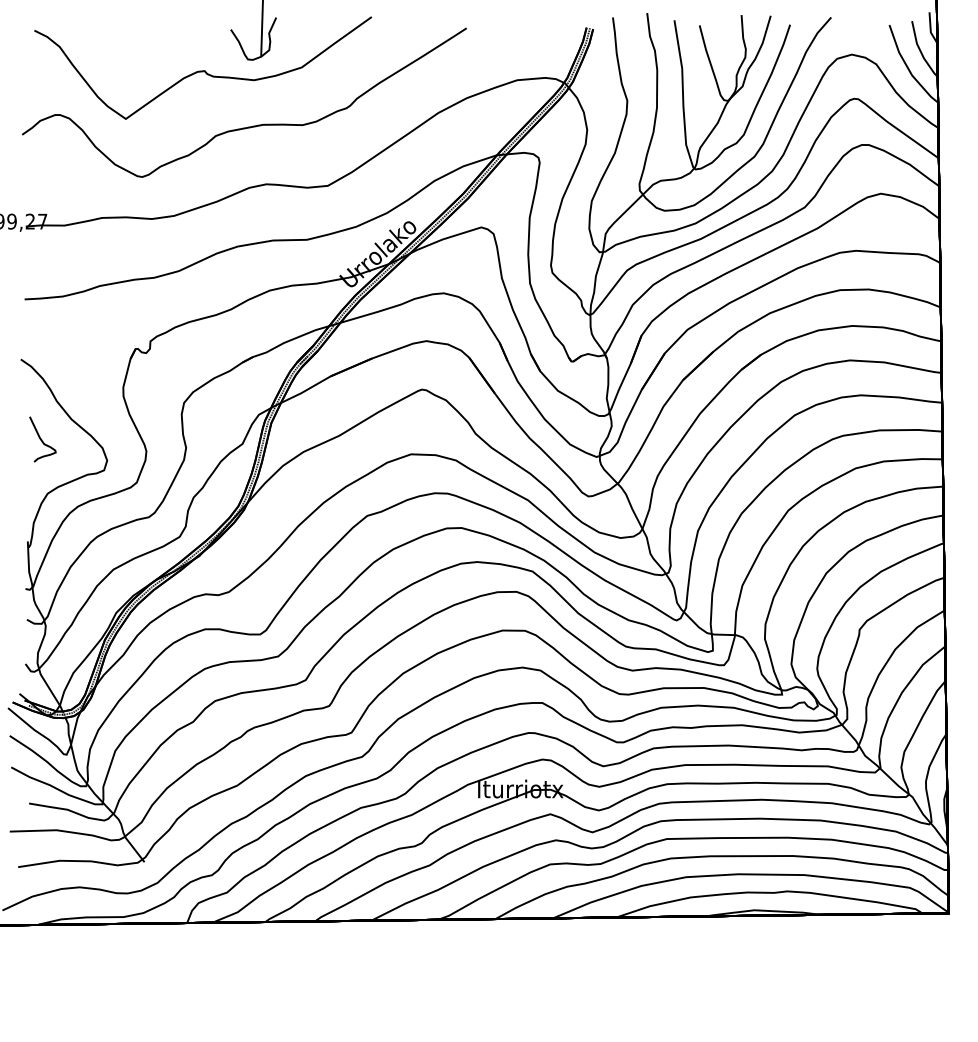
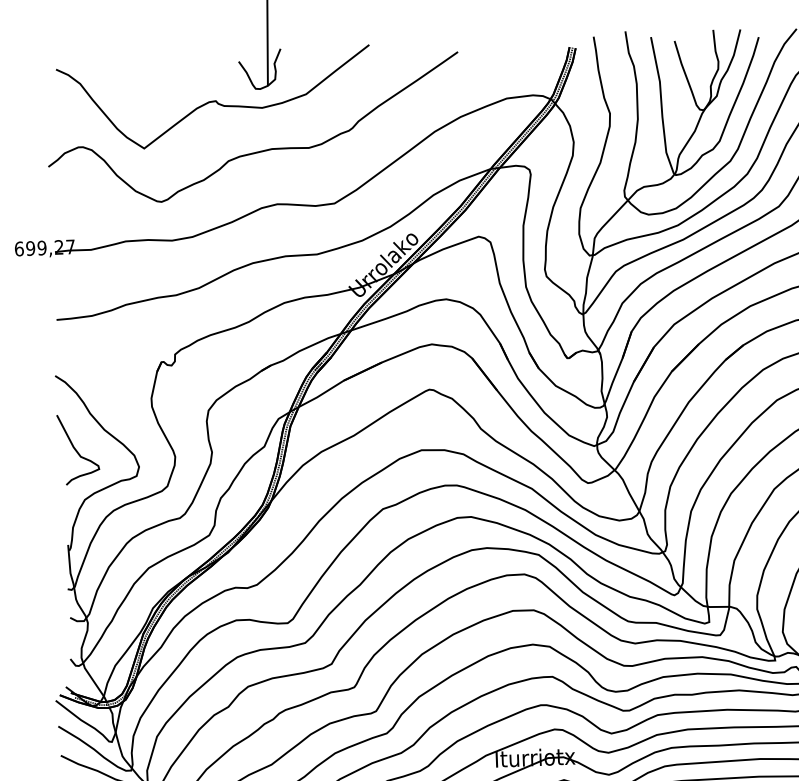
part: (42, 439) -> (78, 449), size x1.67

